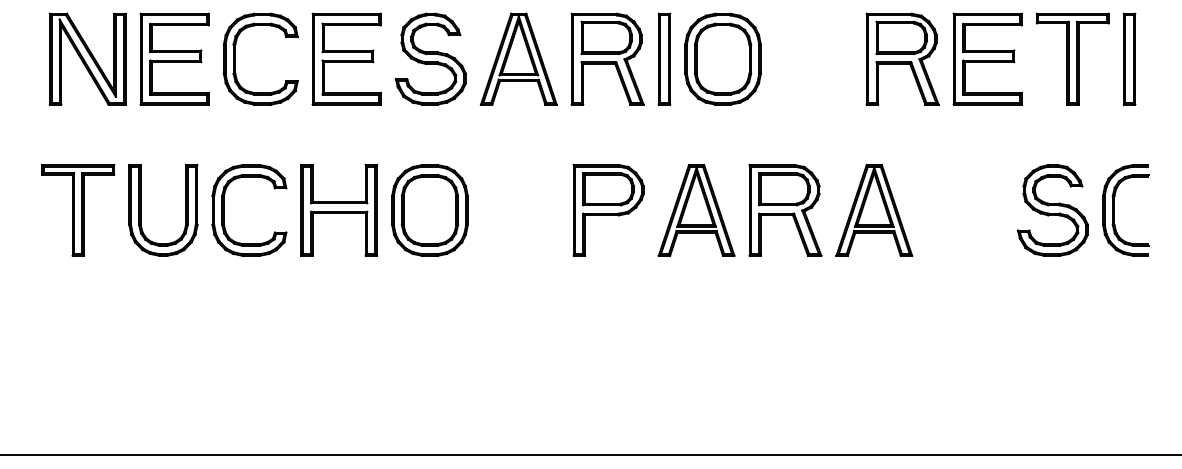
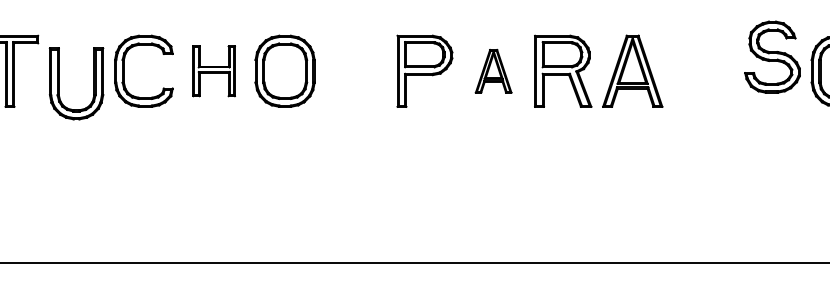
part: (141, 210) -> (59, 83), moved
part: (339, 210) -> (214, 71), size x0.7
part: (696, 210) -> (493, 71), size x0.6
part: (1052, 210) -> (772, 57), moved

